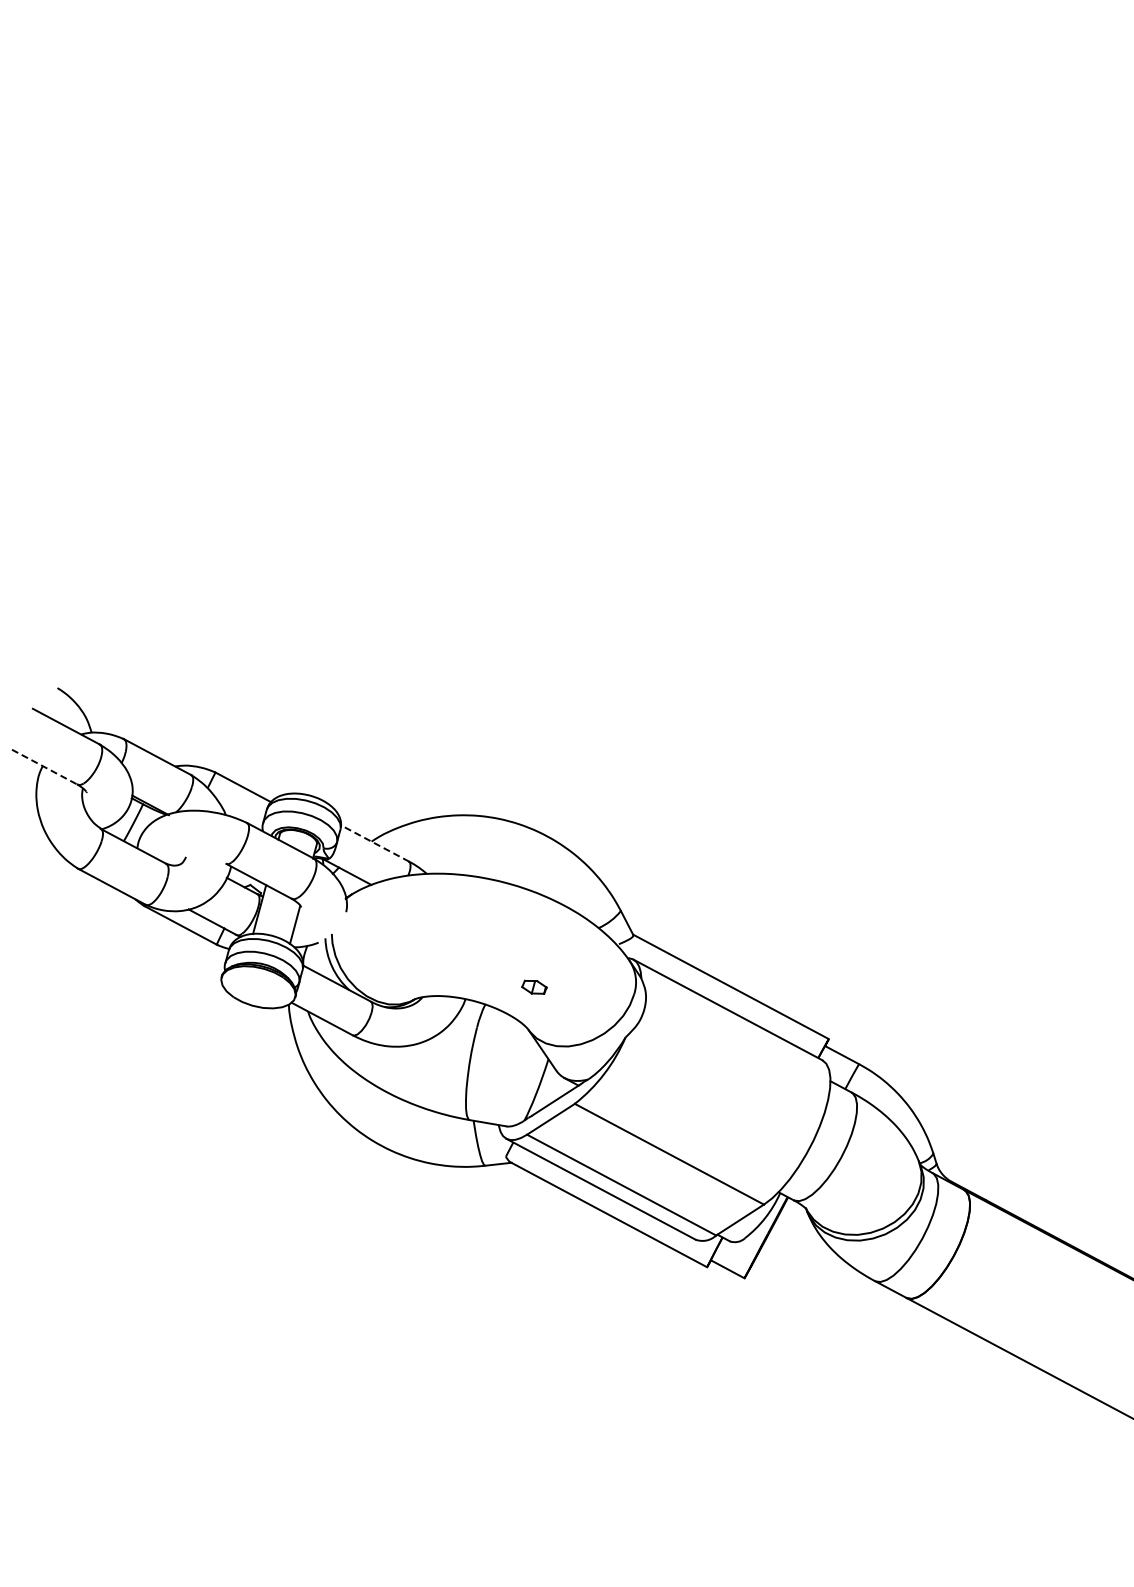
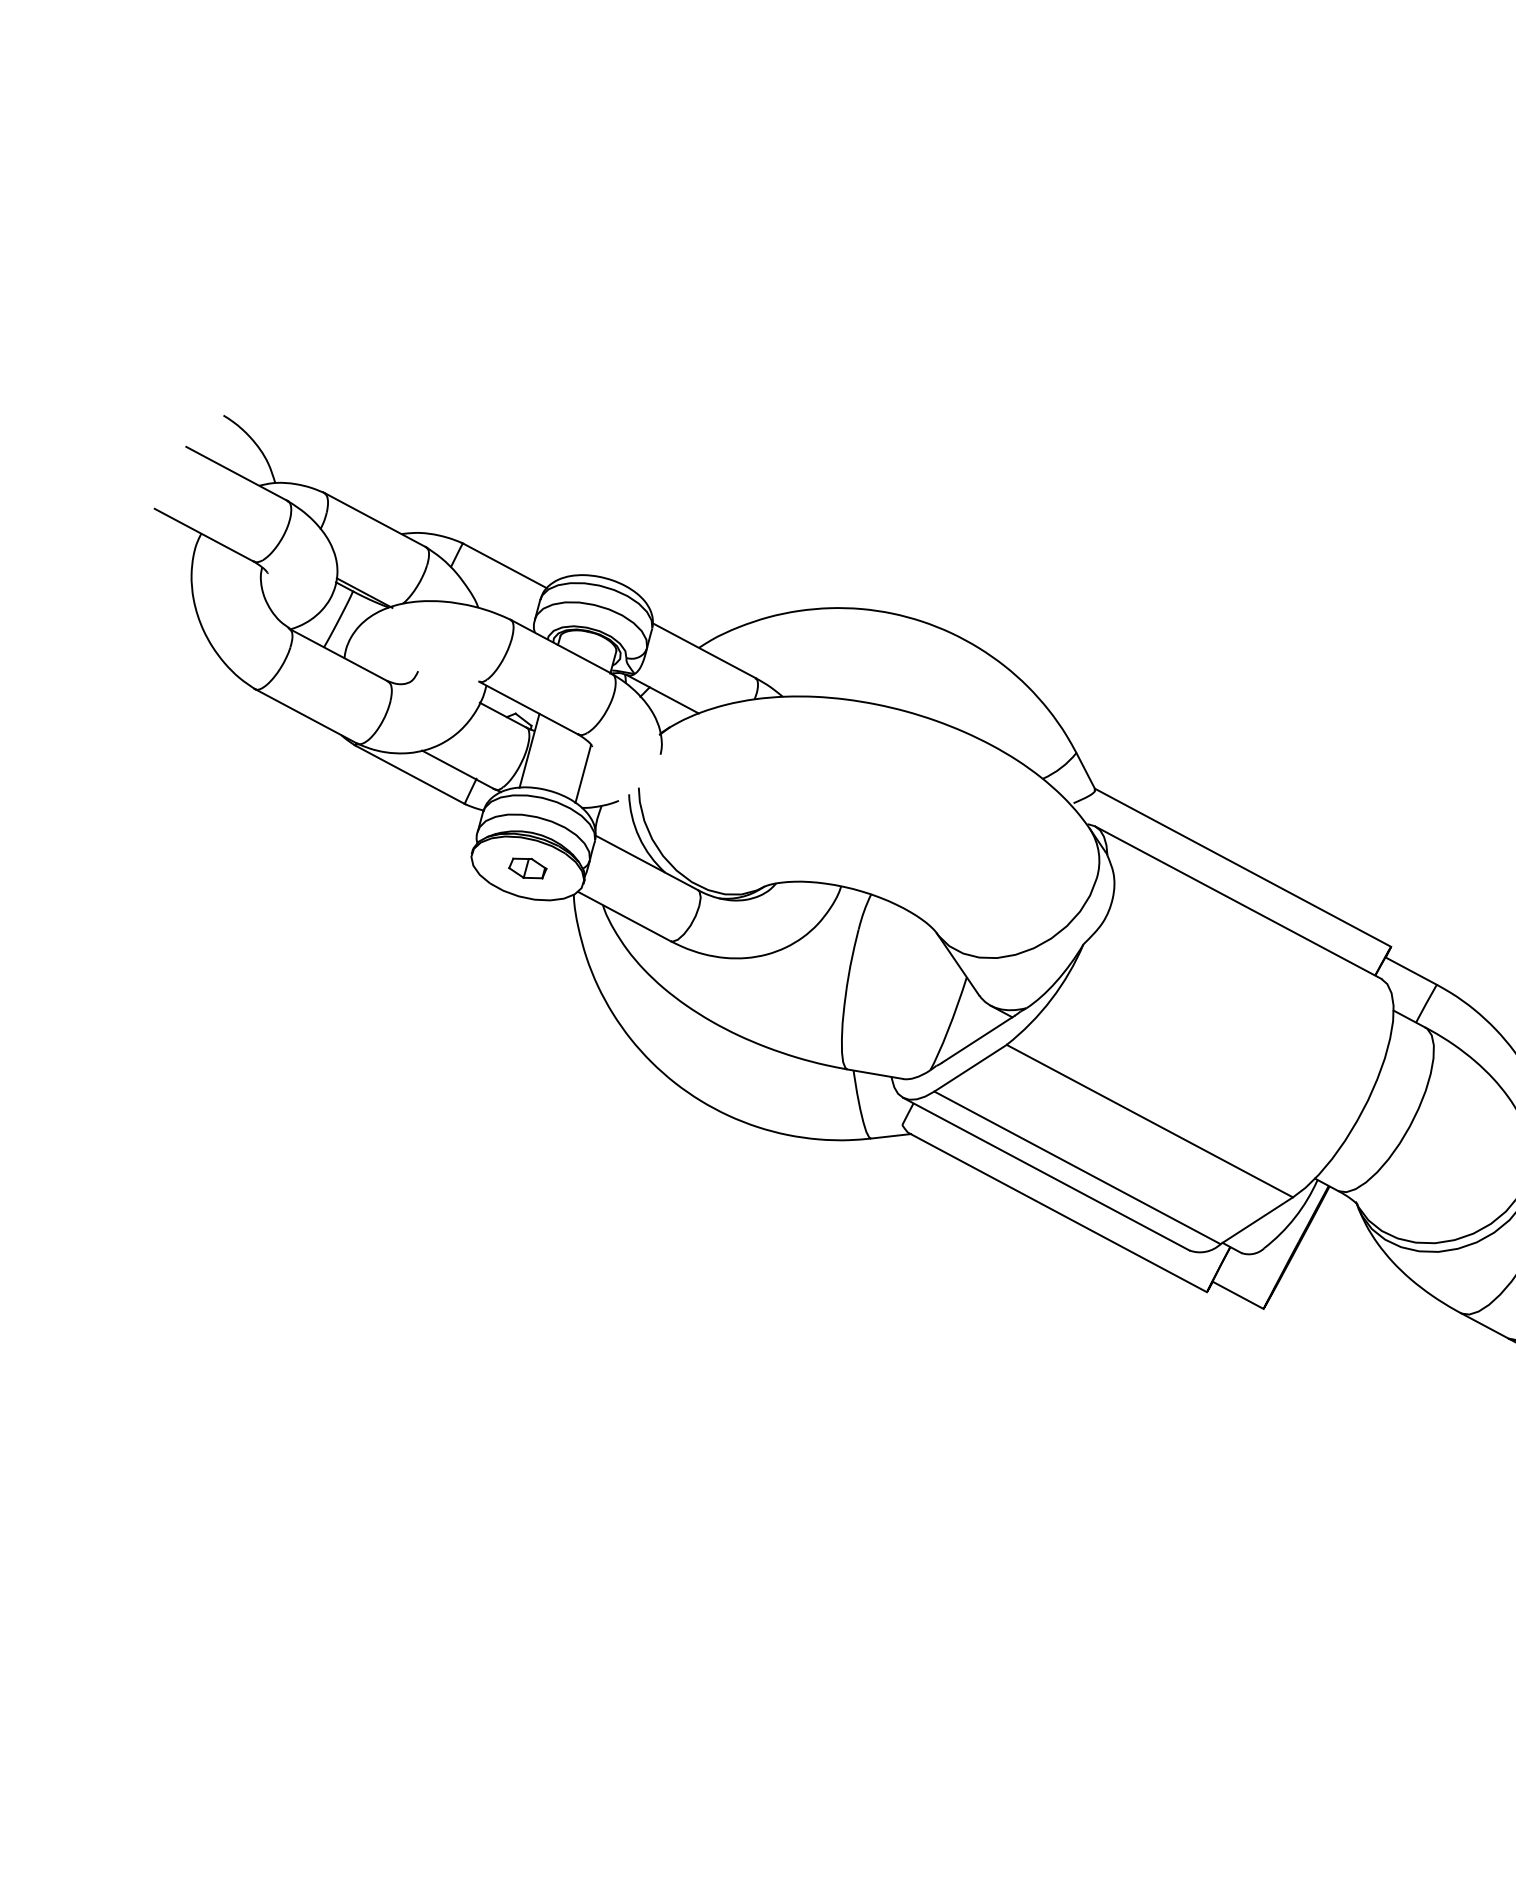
line: (44, 767) -> (203, 535), dashed -> solid
line: (375, 843) -> (704, 650), dashed -> solid
part: (534, 986) -> (527, 867), moved

